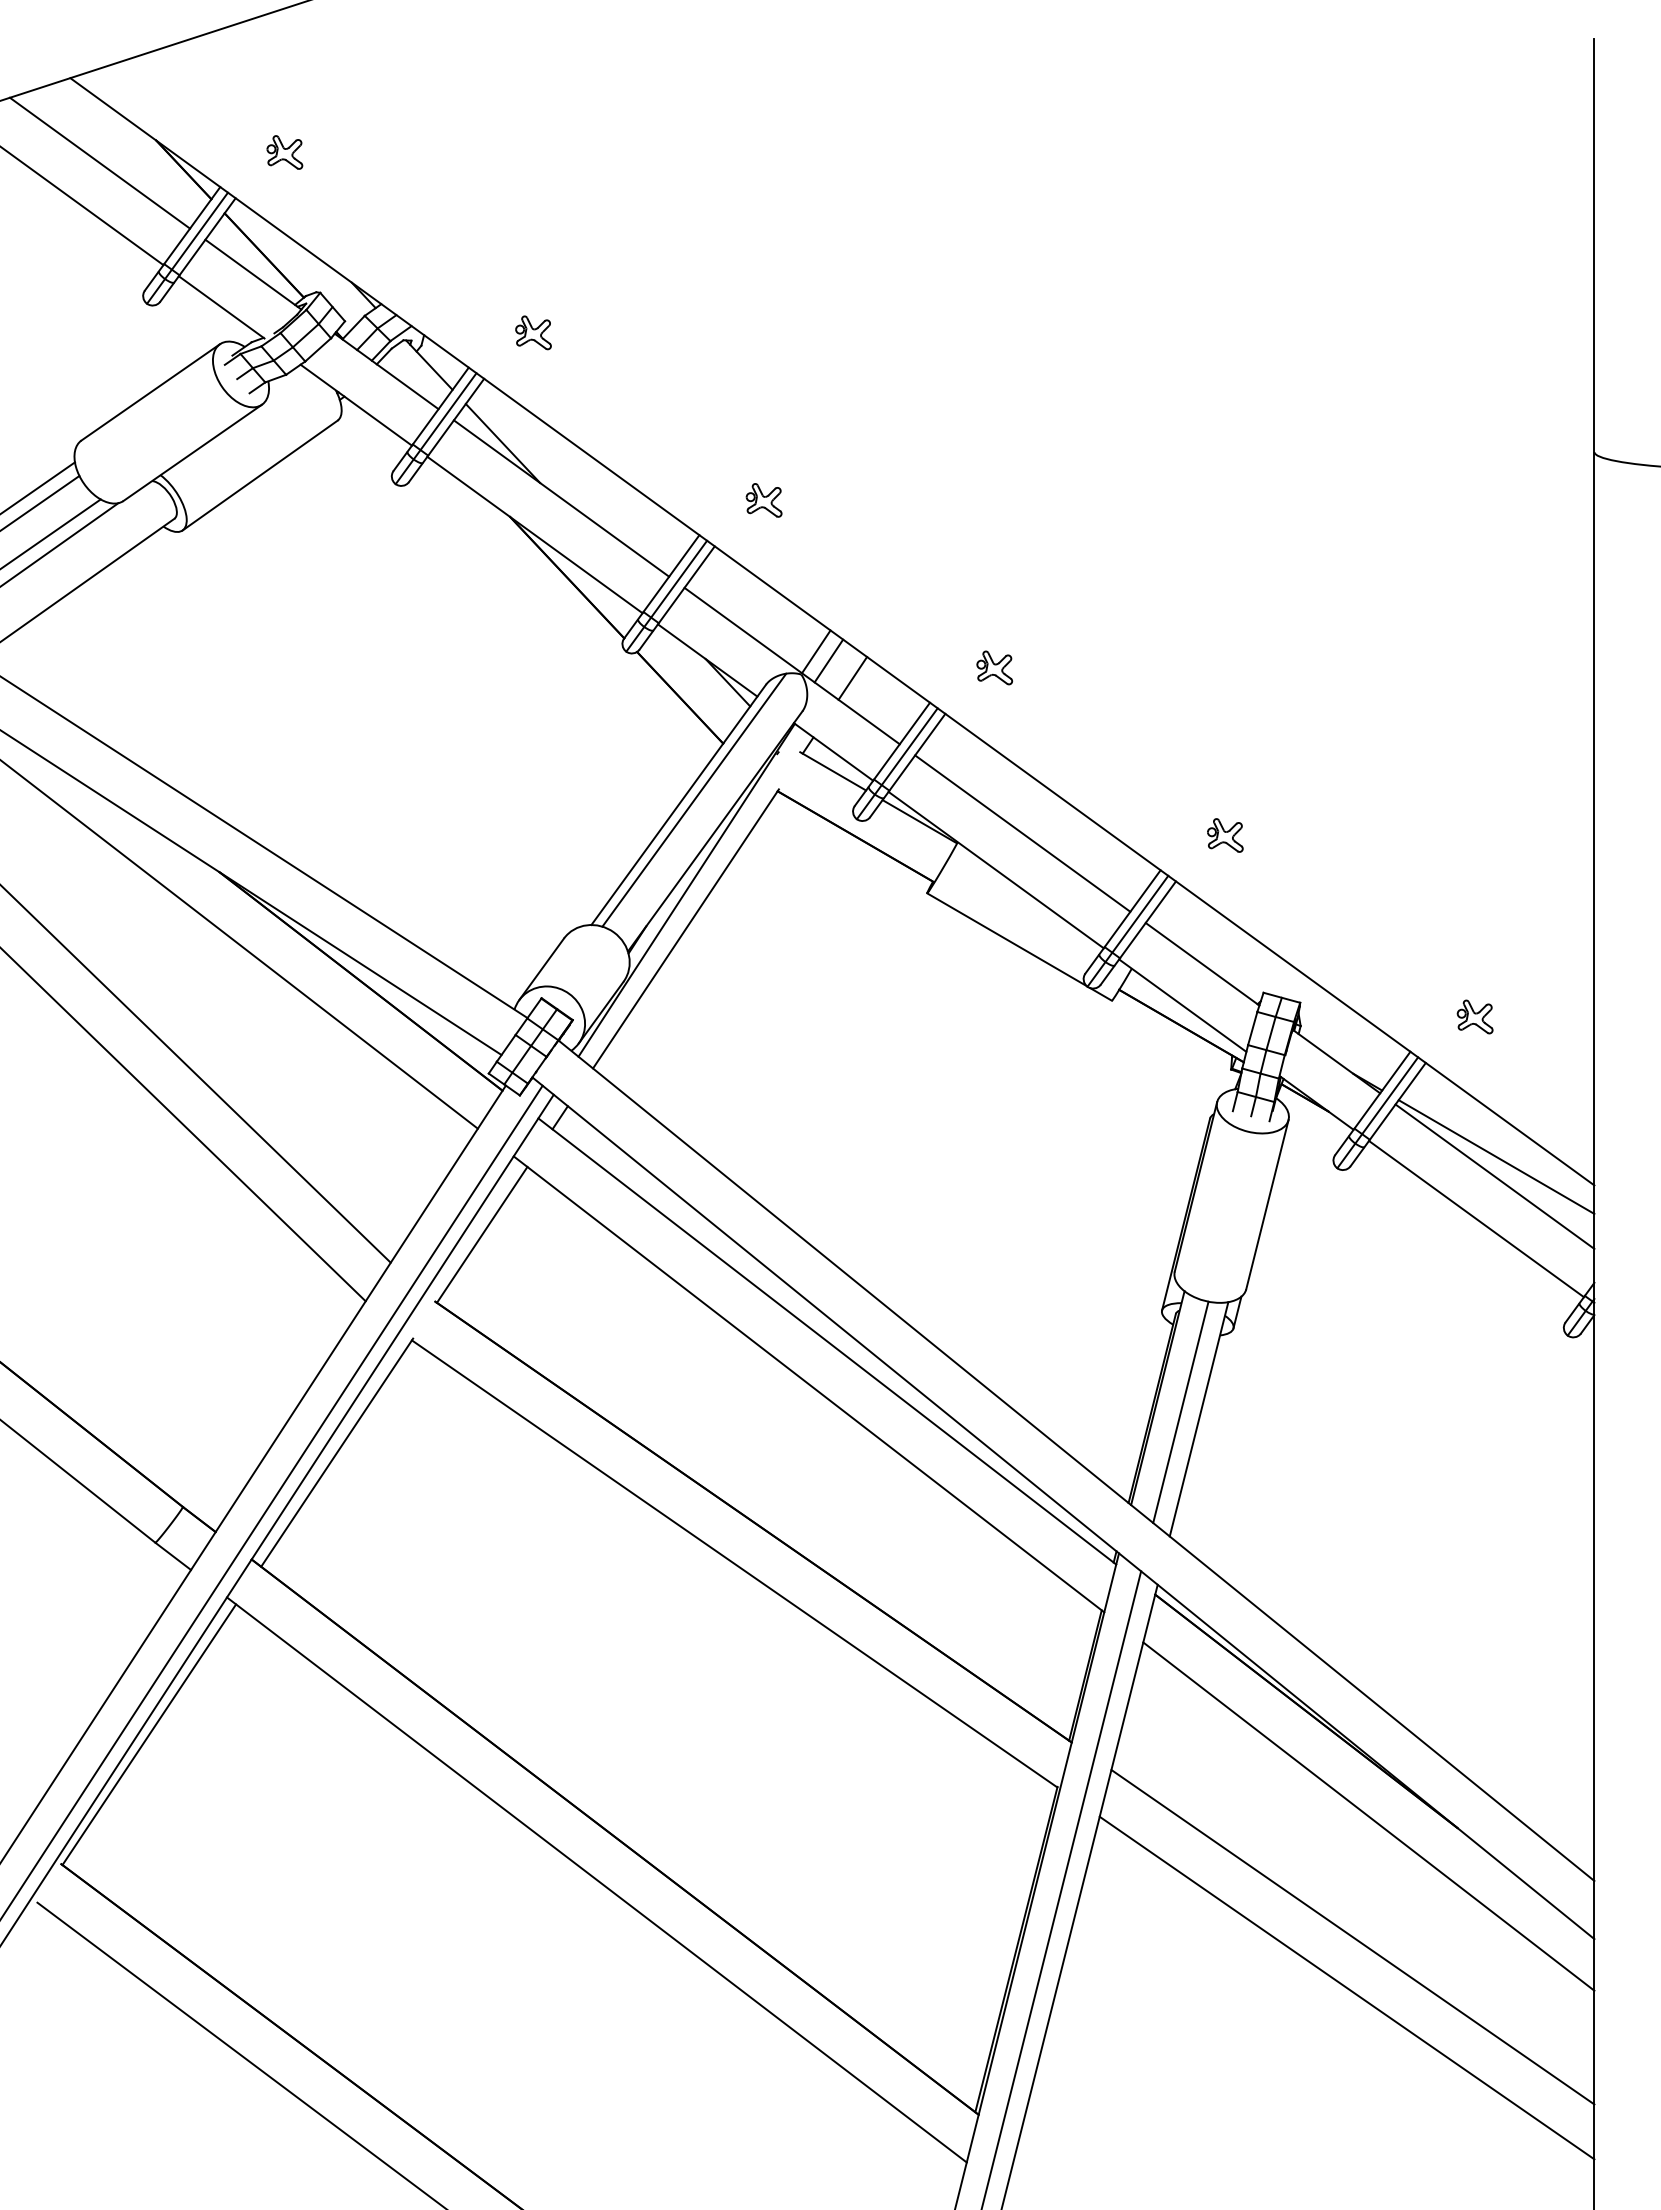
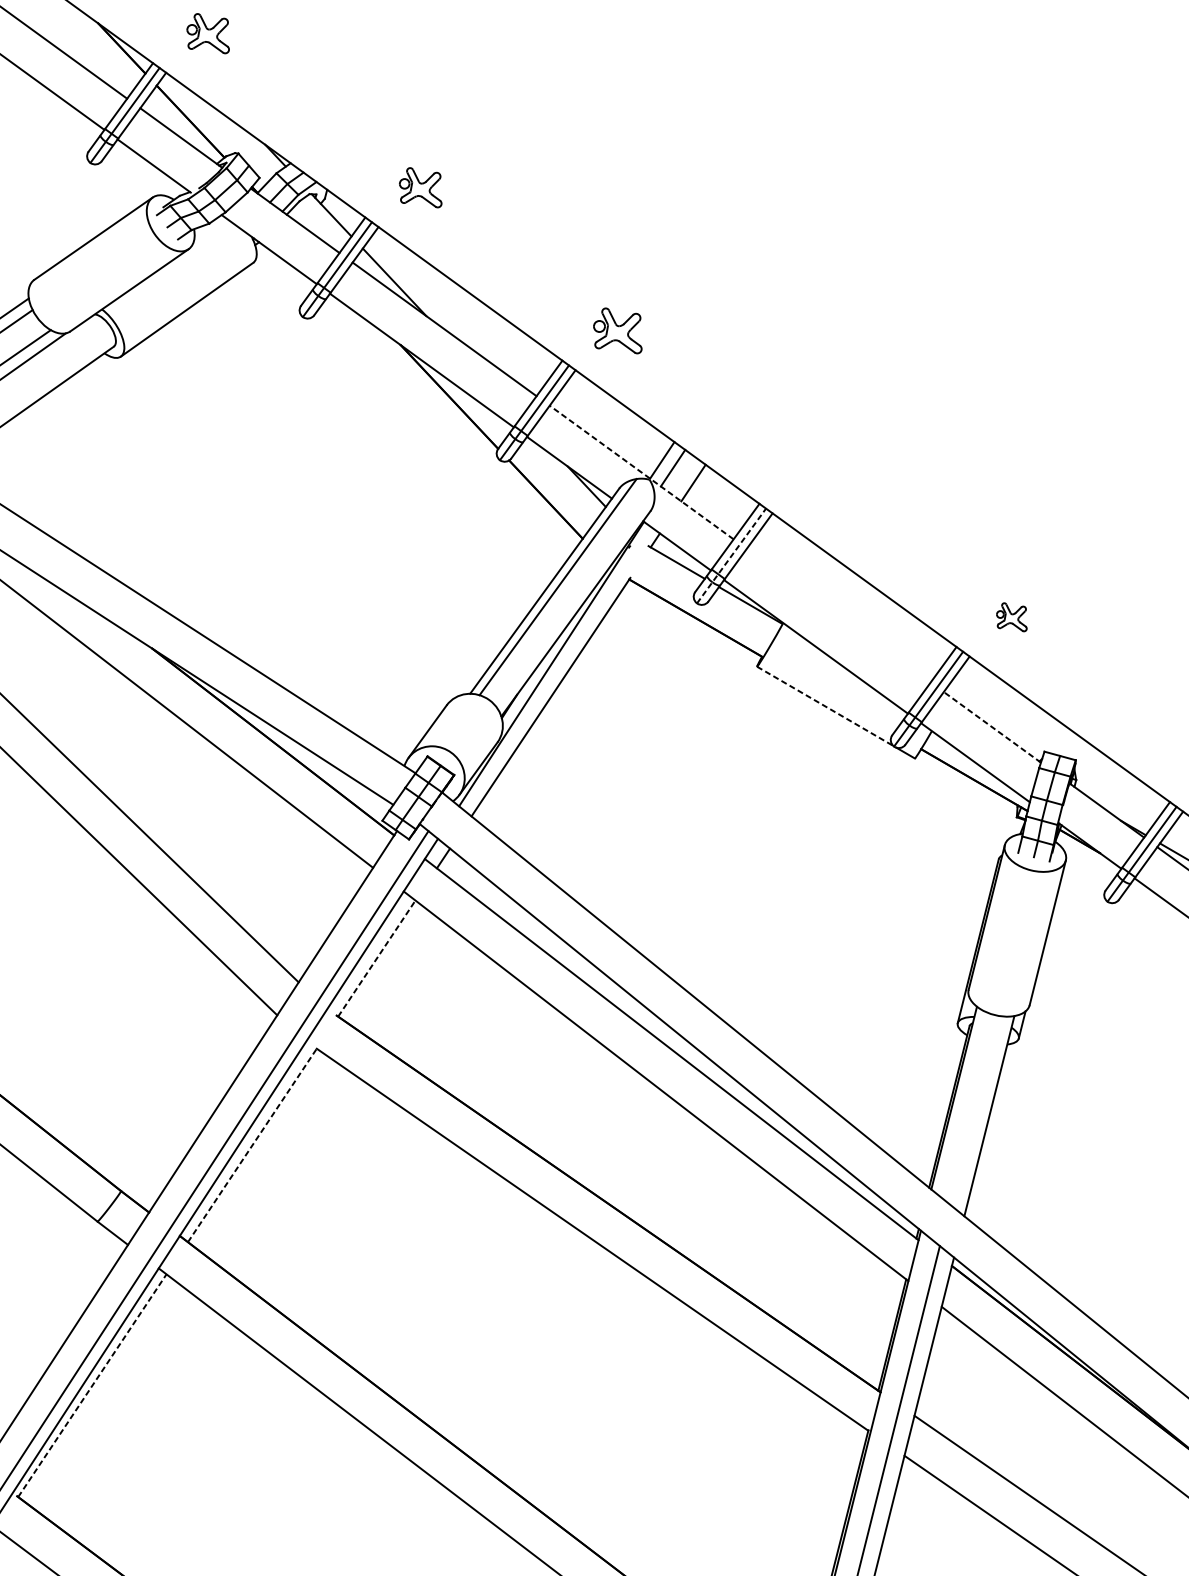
part: (284, 152) -> (207, 33), size x1.4
part: (533, 332) -> (420, 187), size x1.4
part: (763, 500) -> (617, 331), size x1.6
line: (791, 665) -> (641, 472), solid -> dashed
part: (994, 667) -> (814, 473), removed
line: (897, 763) -> (731, 555), solid -> dashed
line: (1022, 833) -> (838, 615), removed
line: (1007, 939) -> (825, 706), solid -> dashed
line: (1202, 963) -> (992, 726), solid -> dashed
line: (482, 1234) -> (377, 958), solid -> dashed
line: (1180, 1412) -> (973, 1110), removed
line: (337, 1452) -> (253, 1144), solid -> dashed
line: (149, 1734) -> (92, 1385), solid -> dashed

